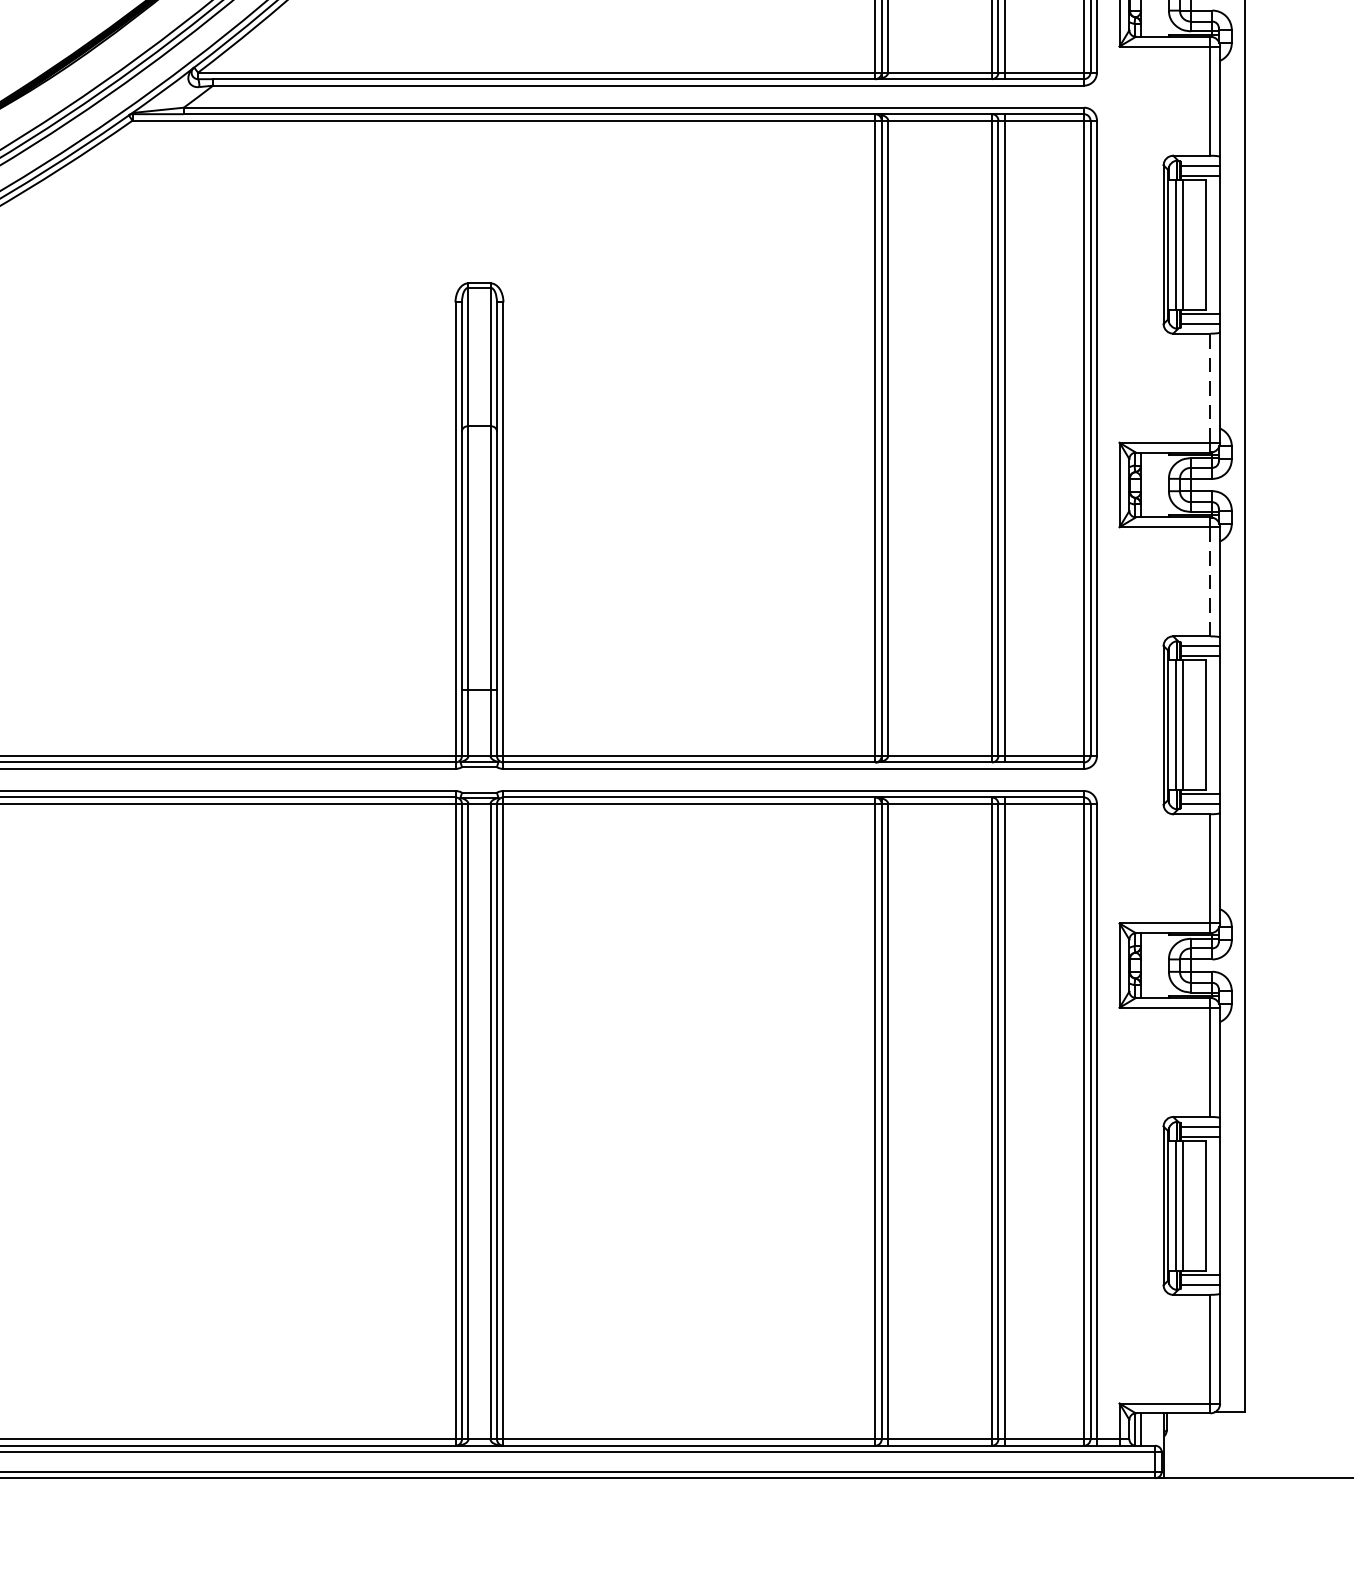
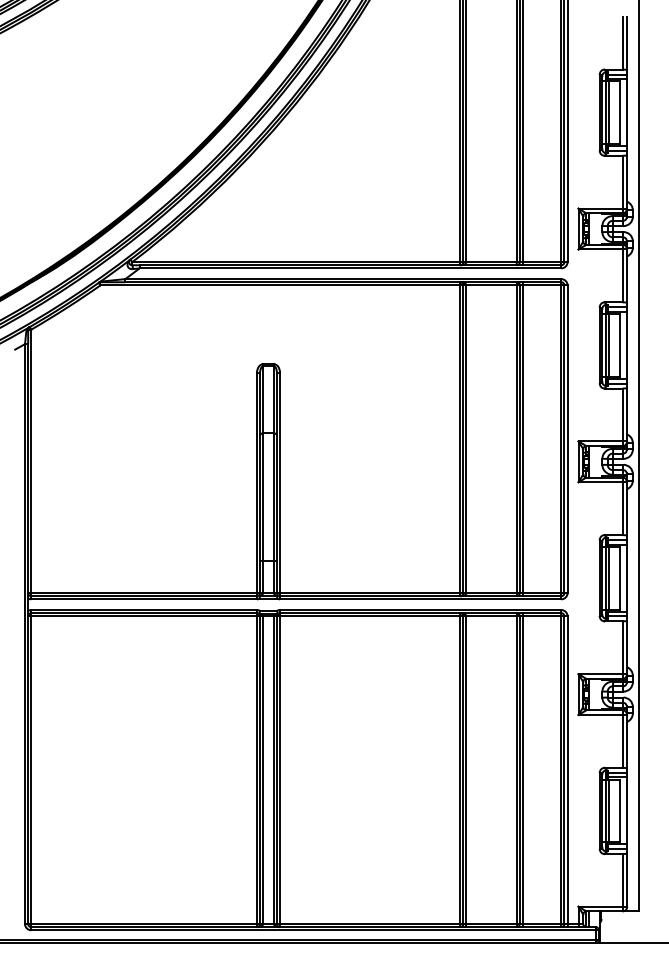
line: (1210, 387) -> (622, 414), dashed -> solid
line: (1210, 581) -> (622, 508), dashed -> solid

